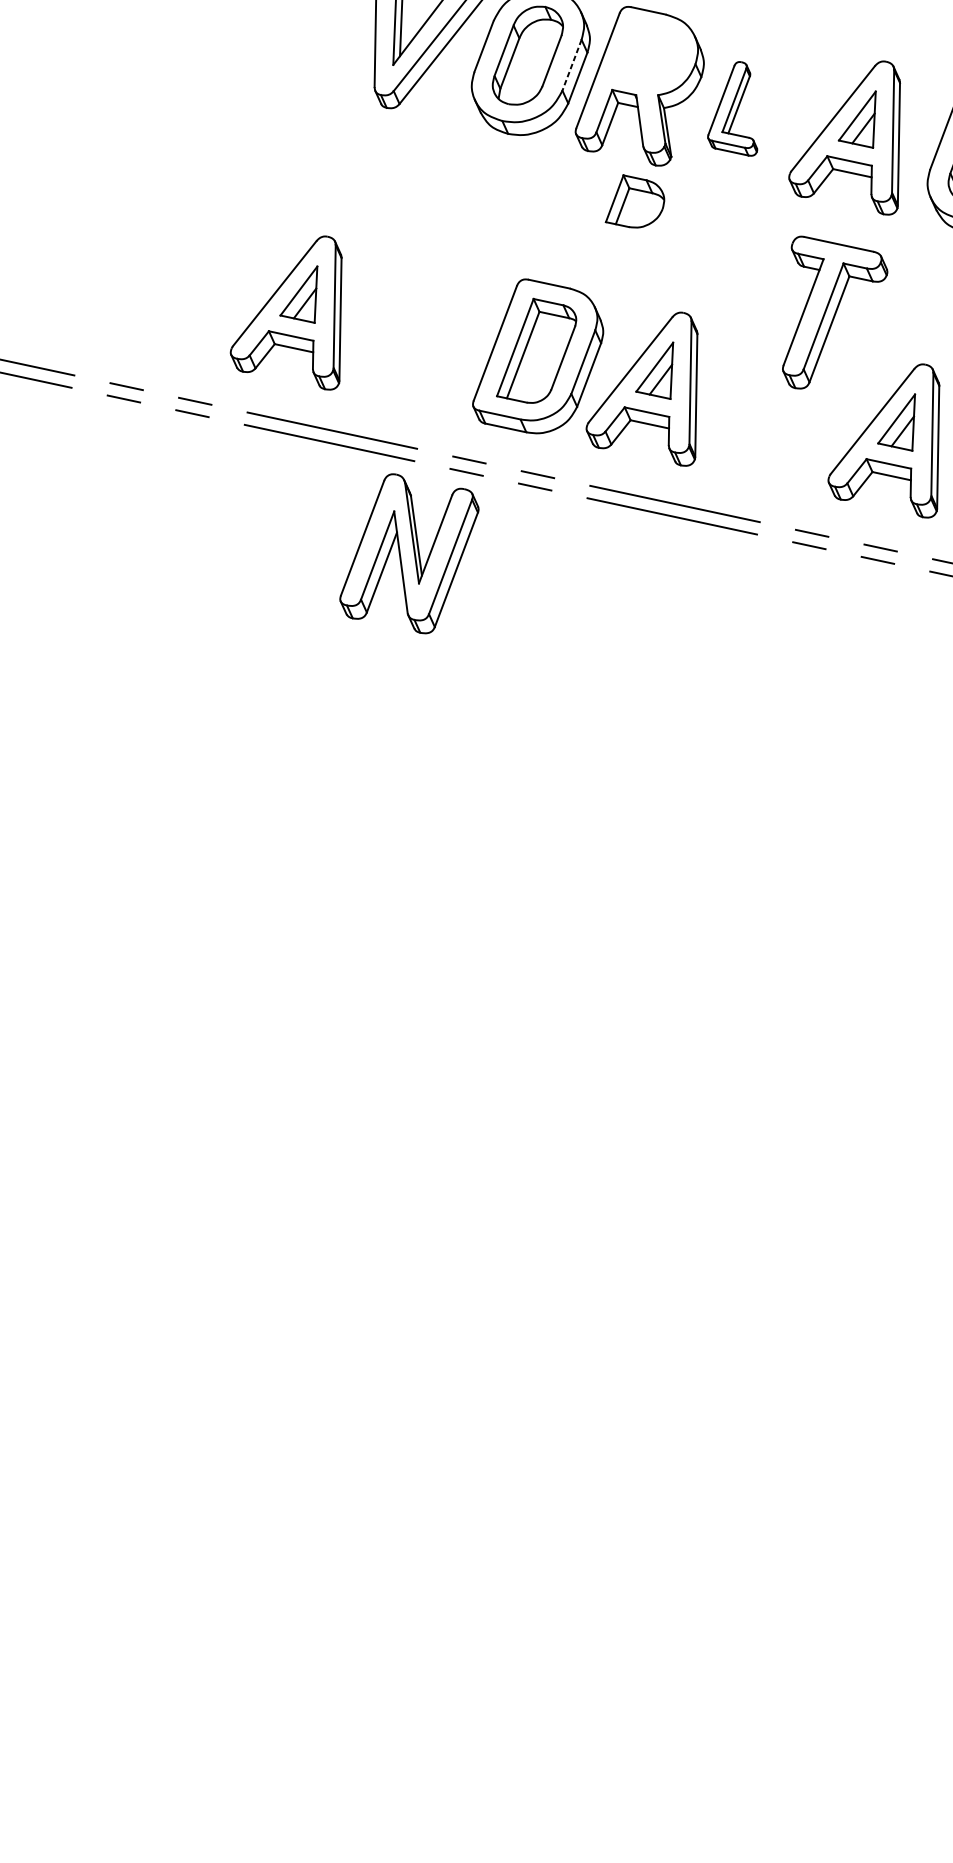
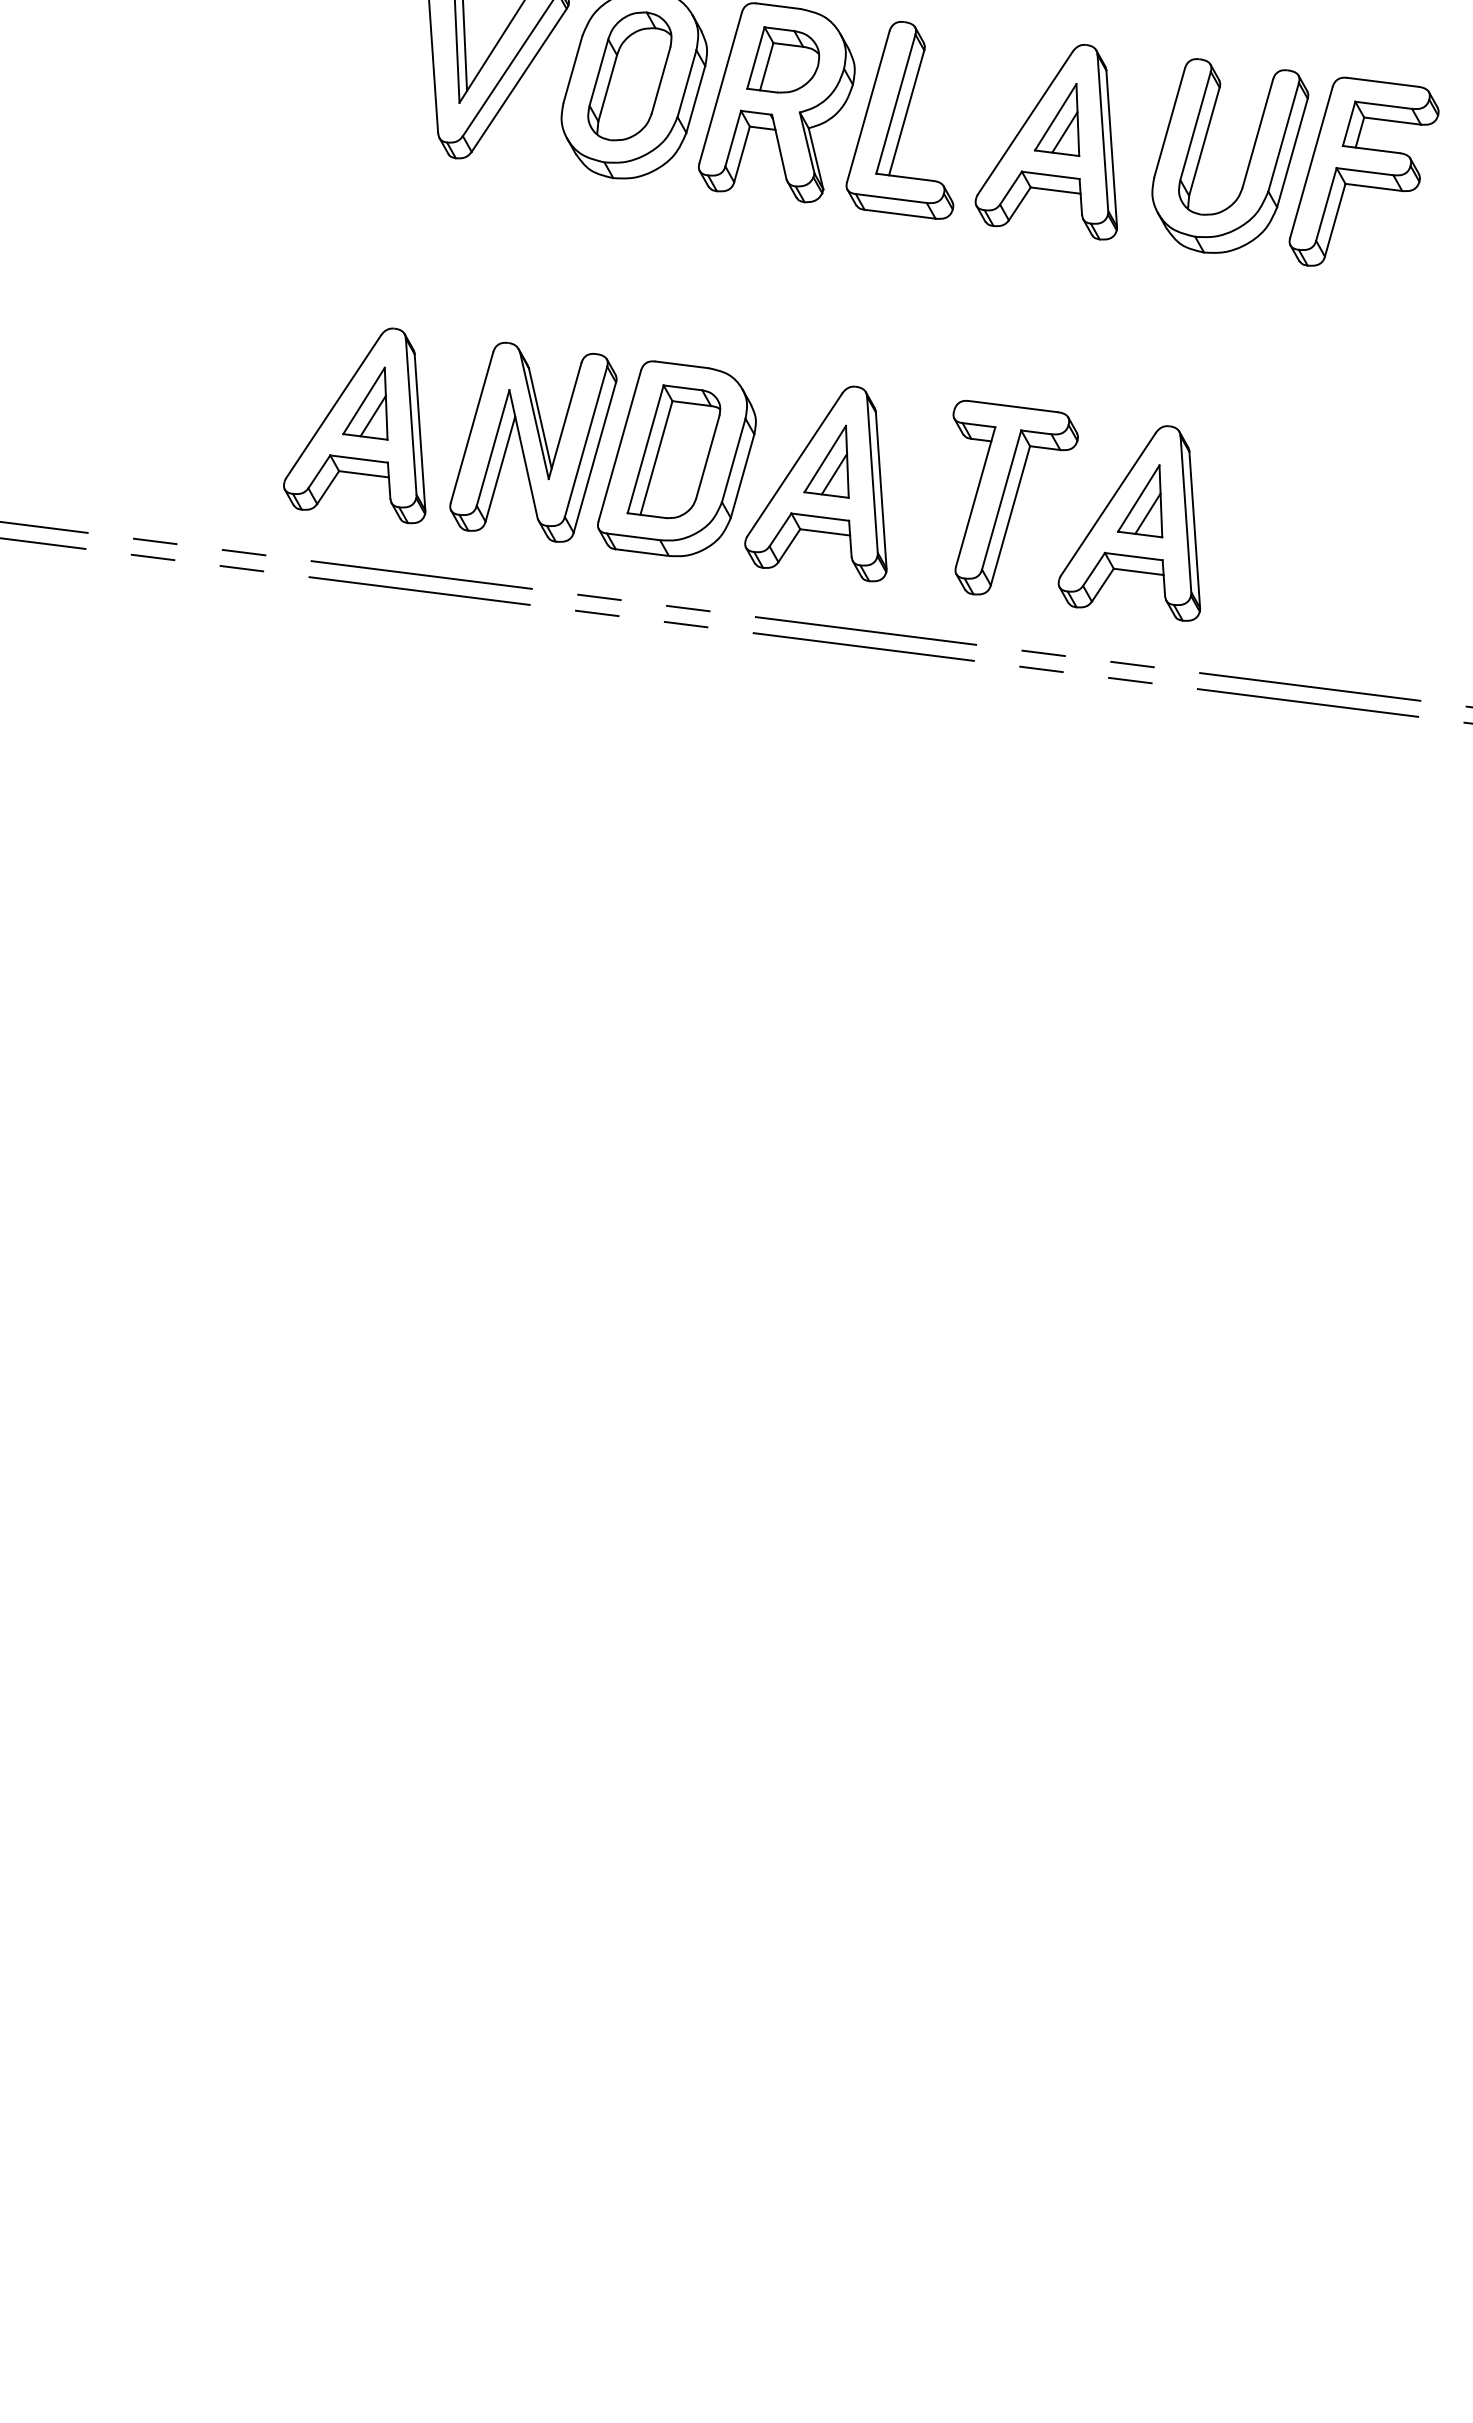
line: (572, 65) -> (687, 83), dashed -> solid
part: (735, 108) -> (899, 120), size x1.67
part: (635, 201) -> (782, 59), moved
part: (834, 315) -> (1015, 497), moved
part: (409, 553) -> (533, 441), moved

